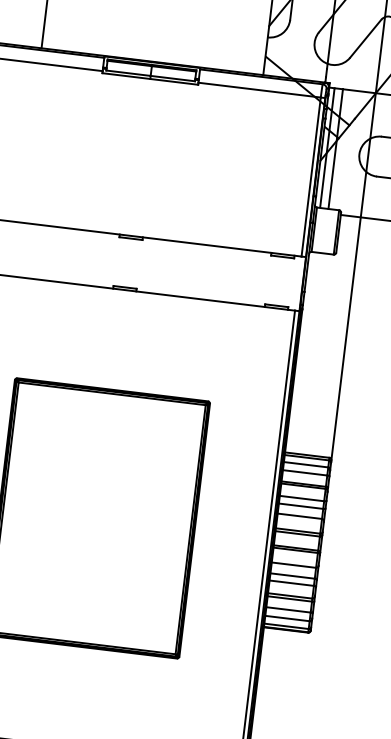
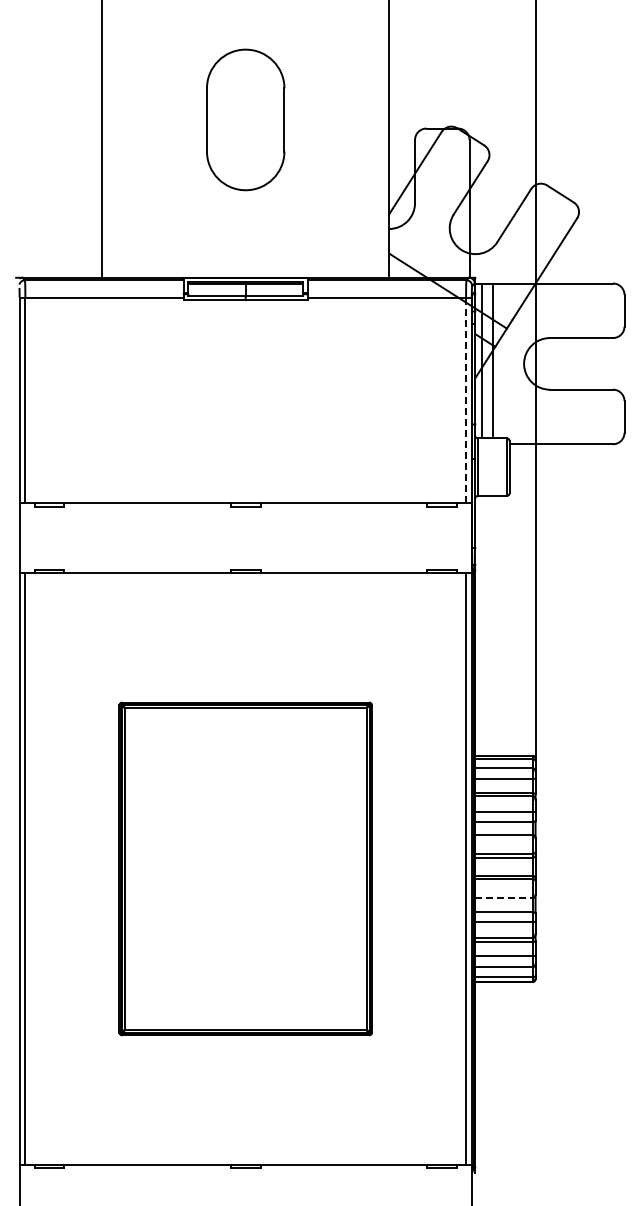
line: (311, 177) -> (466, 400), solid -> dashed
line: (293, 565) -> (503, 898), solid -> dashed

